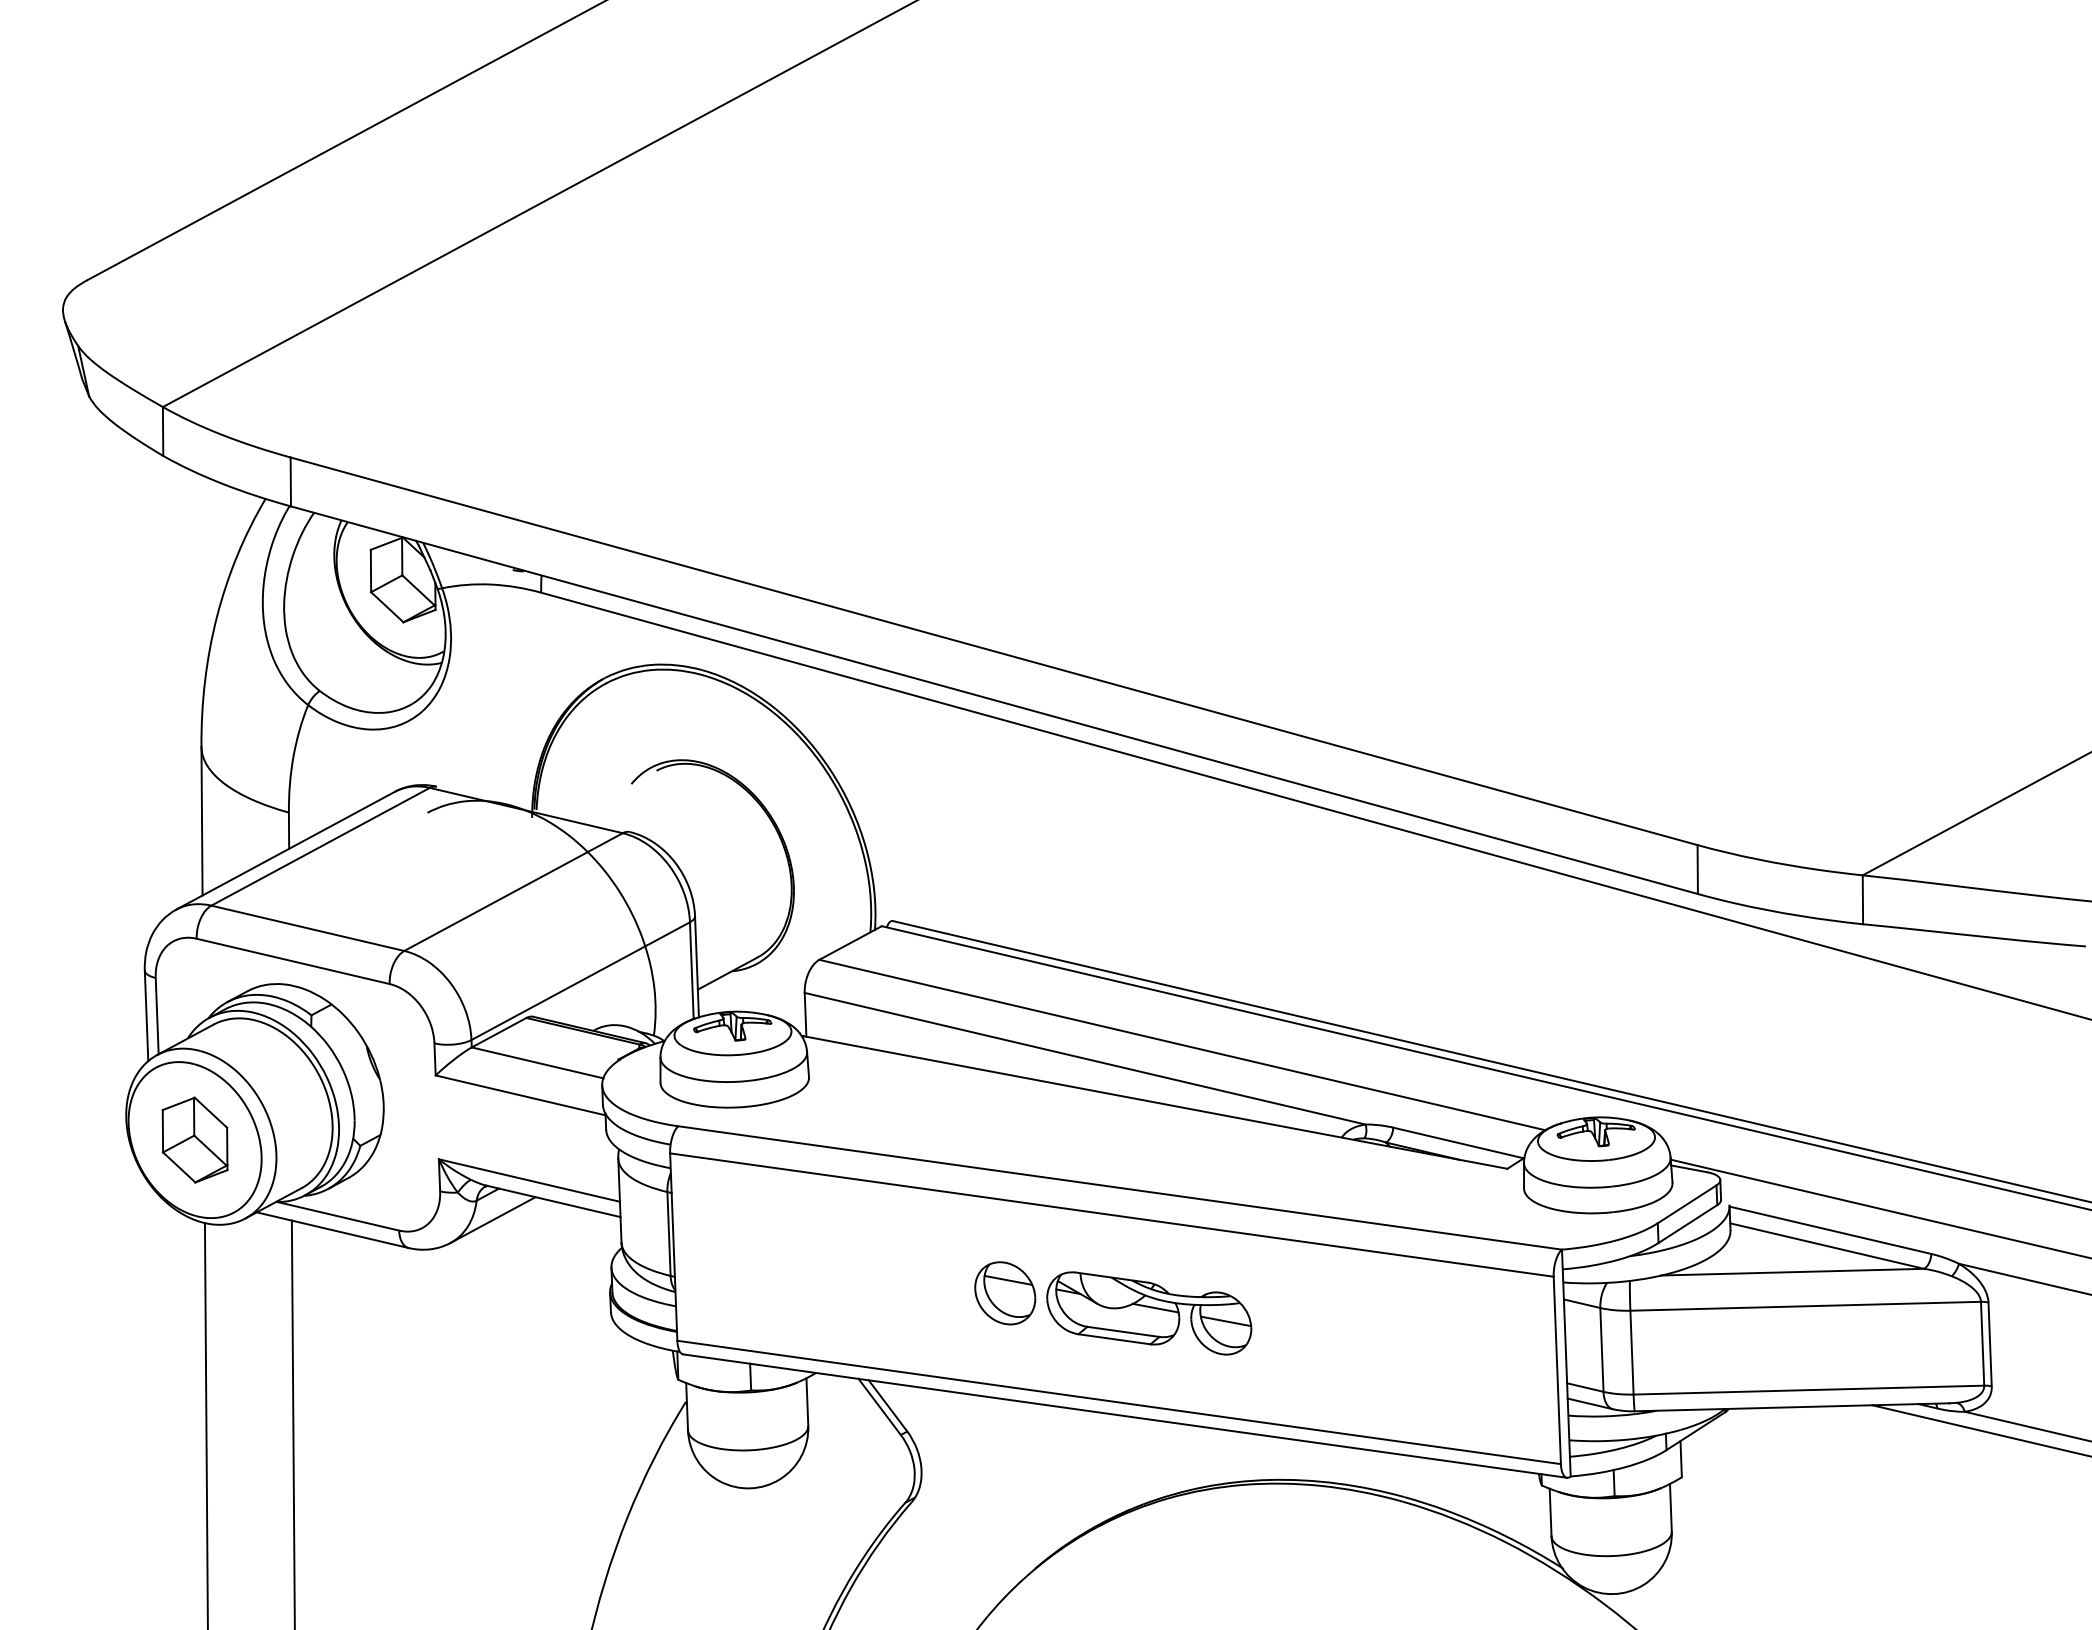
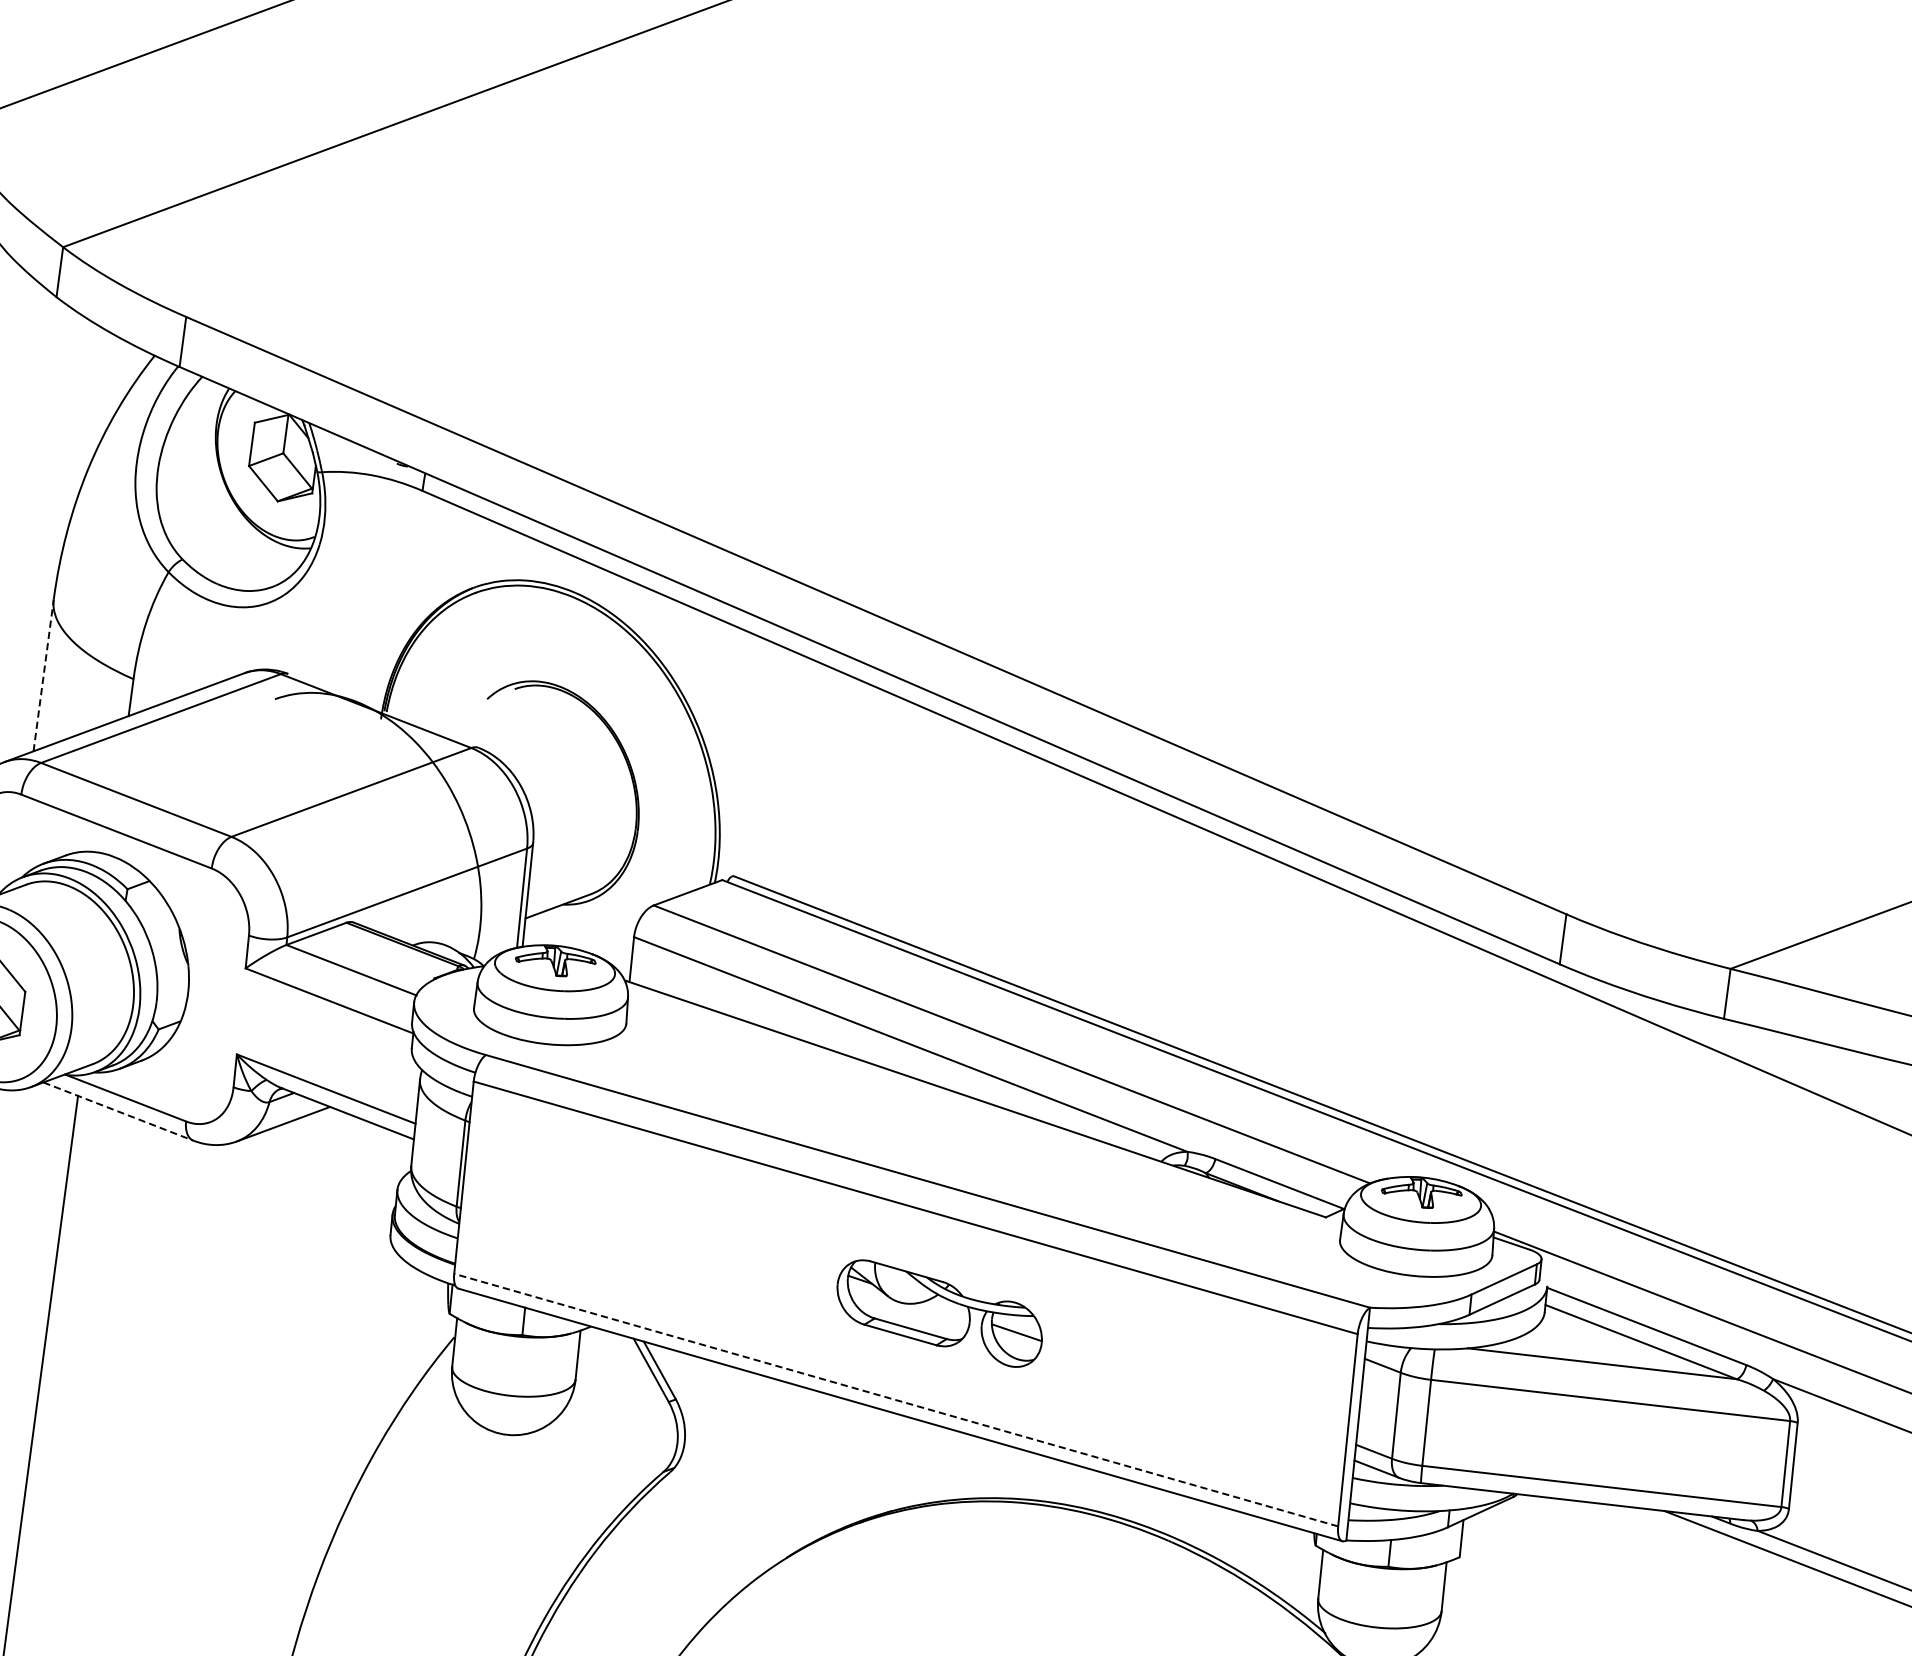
line: (202, 820) -> (44, 674), solid -> dashed
line: (333, 1230) -> (119, 1111), solid -> dashed
part: (1005, 1293) -> (795, 1272), removed
line: (1155, 1307) -> (946, 1308), removed
line: (1118, 1402) -> (895, 1400), solid -> dashed

